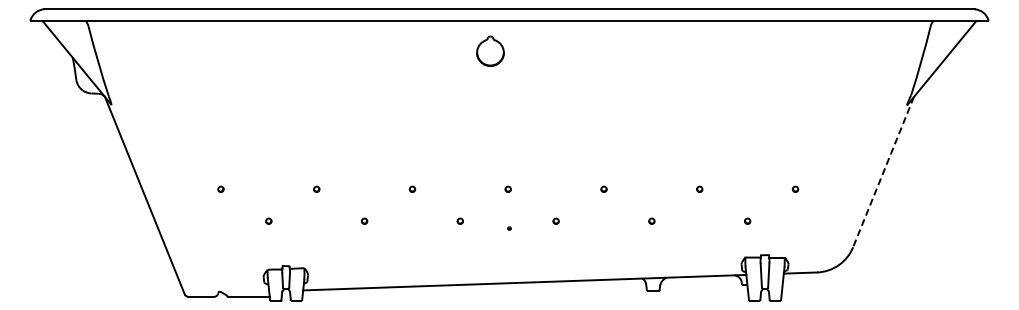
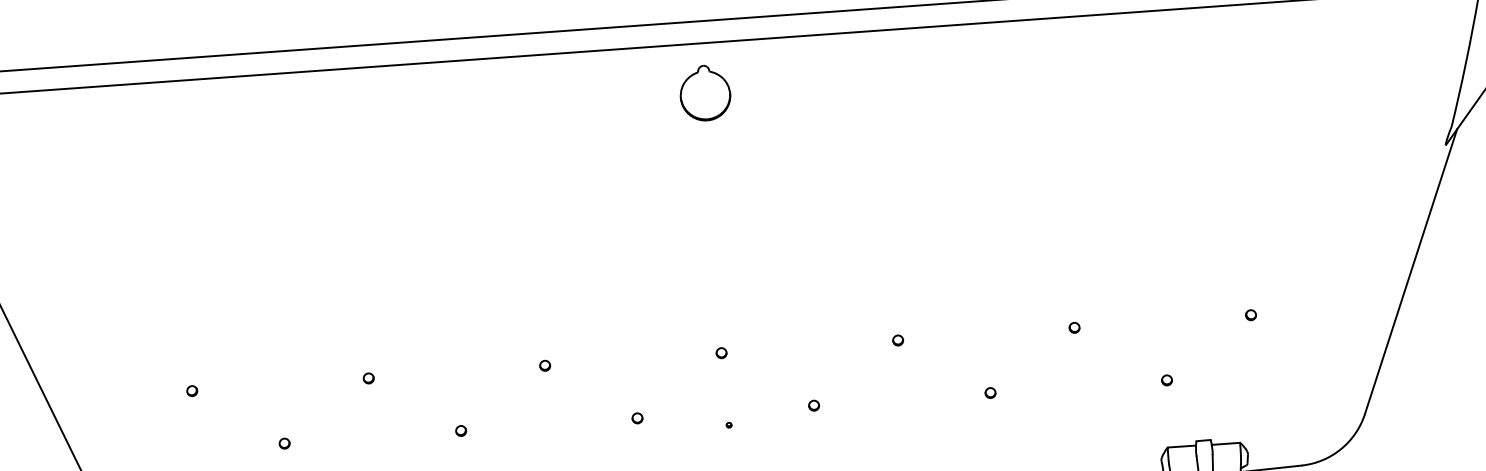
part: (490, 50) -> (705, 91), moved
line: (883, 172) -> (1410, 272), dashed -> solid

